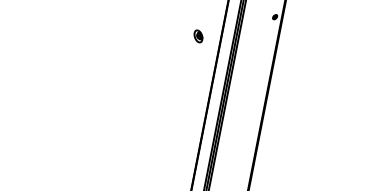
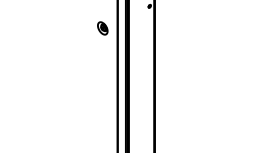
part: (197, 36) -> (102, 28), size x1.67

